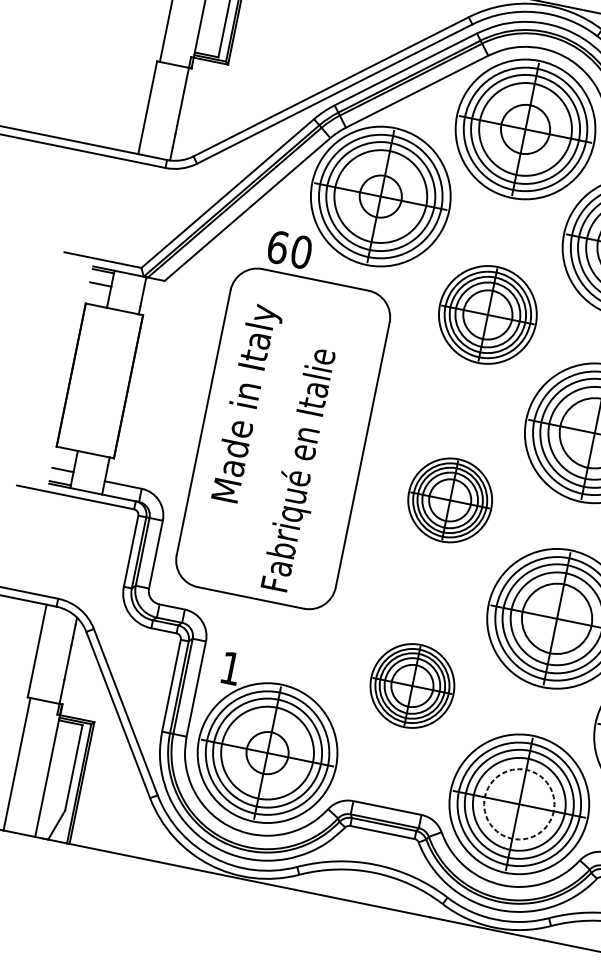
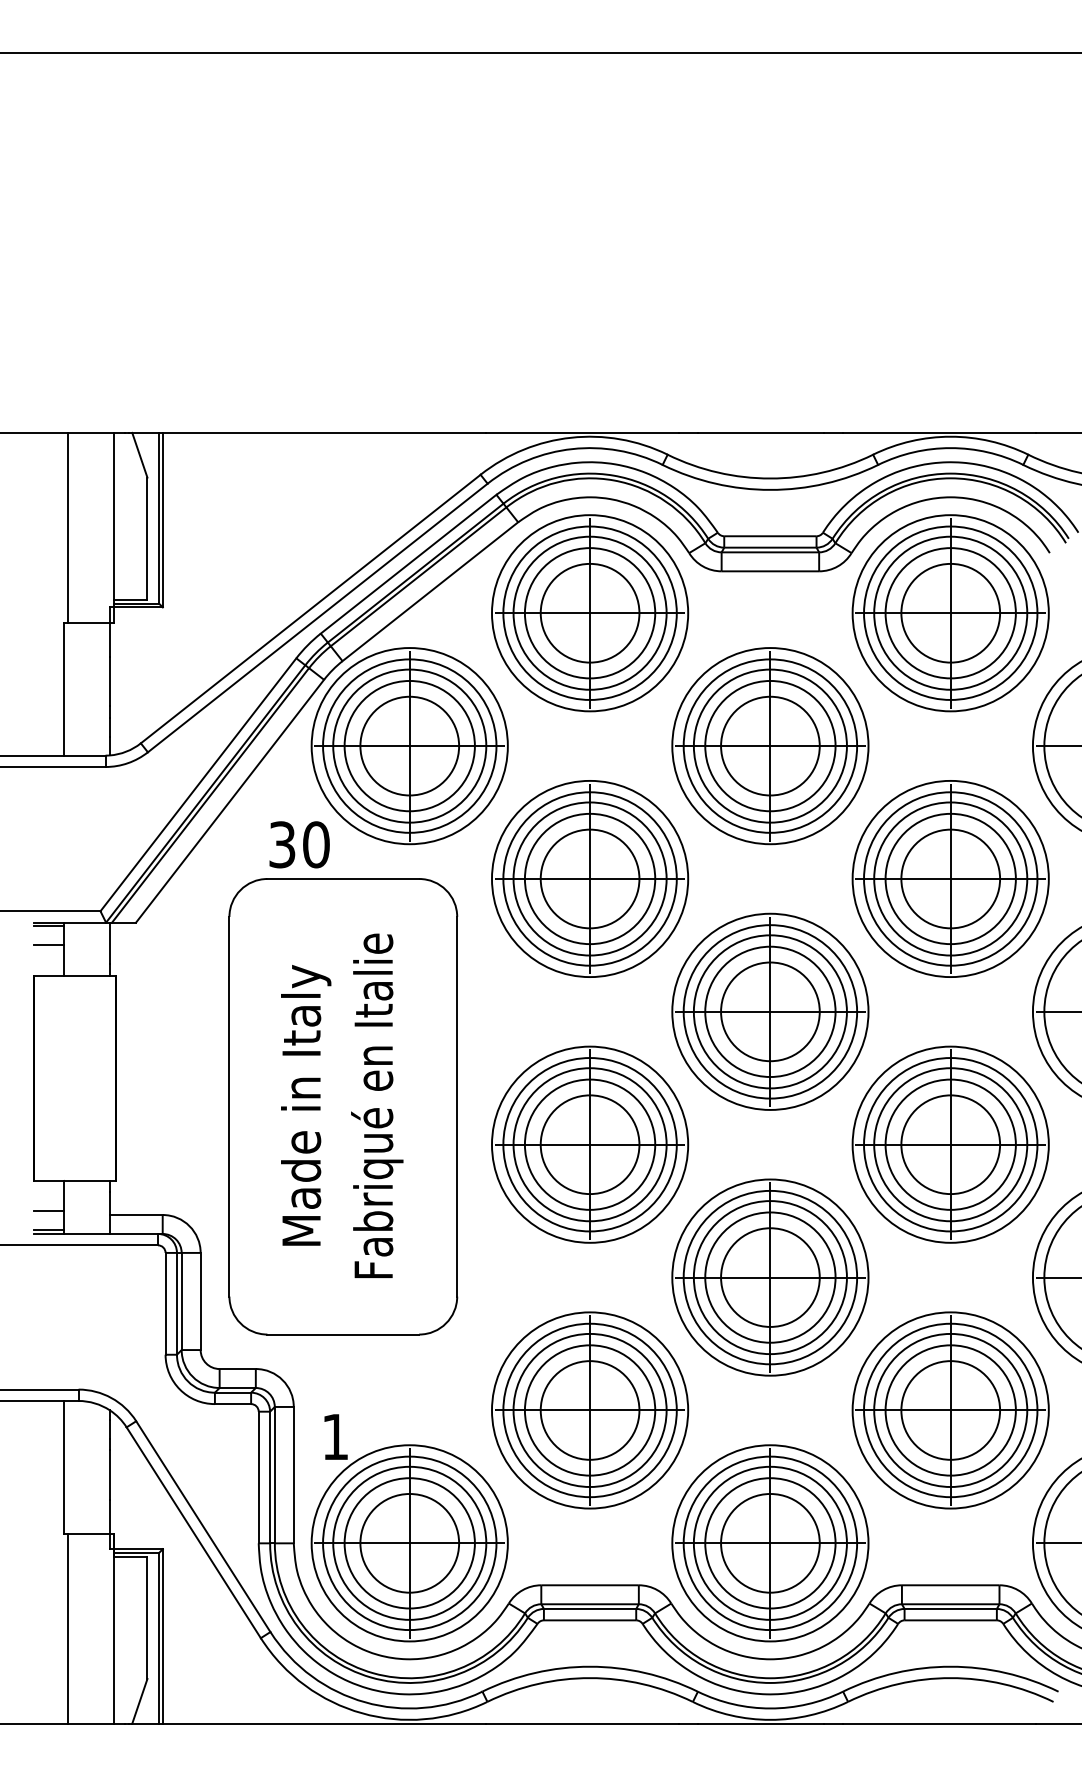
circle: (525, 128) -> (589, 612), size x1.43
circle: (380, 196) -> (409, 745), size x1.67
text: (277, 247) -> (282, 844), 60 -> 30
part: (488, 314) -> (590, 878), size x1.43
text: (247, 403) -> (306, 1105), moved
text: (300, 469) -> (377, 1105), moved
part: (450, 500) -> (590, 1144), size x1.67
part: (412, 686) -> (590, 1410), size x1.67
circle: (267, 752) -> (409, 1542), size x1.67
circle: (519, 803) -> (770, 1542), dashed -> solid

